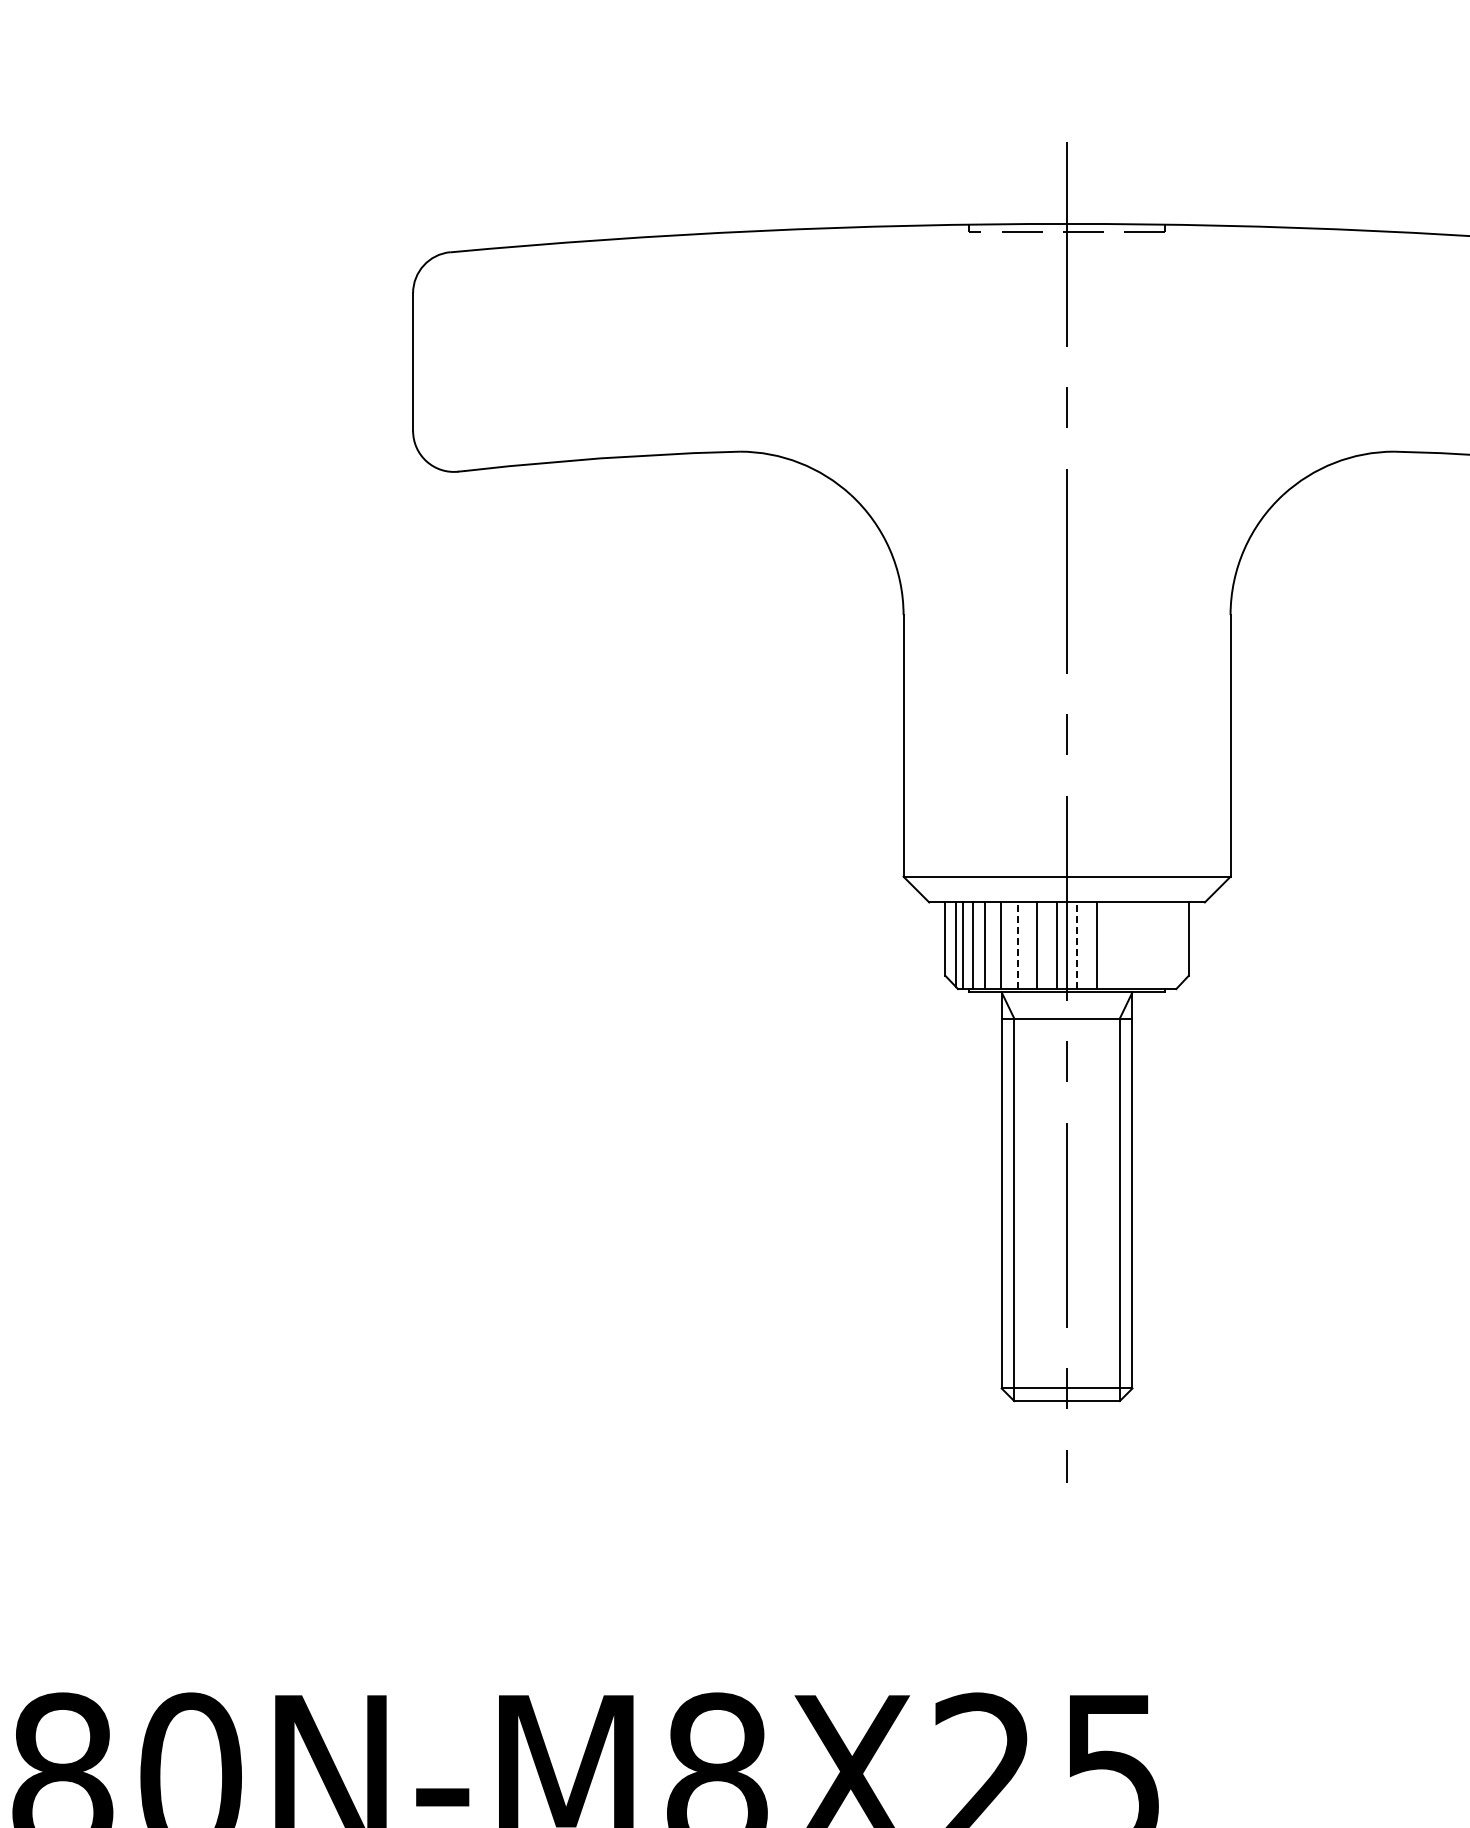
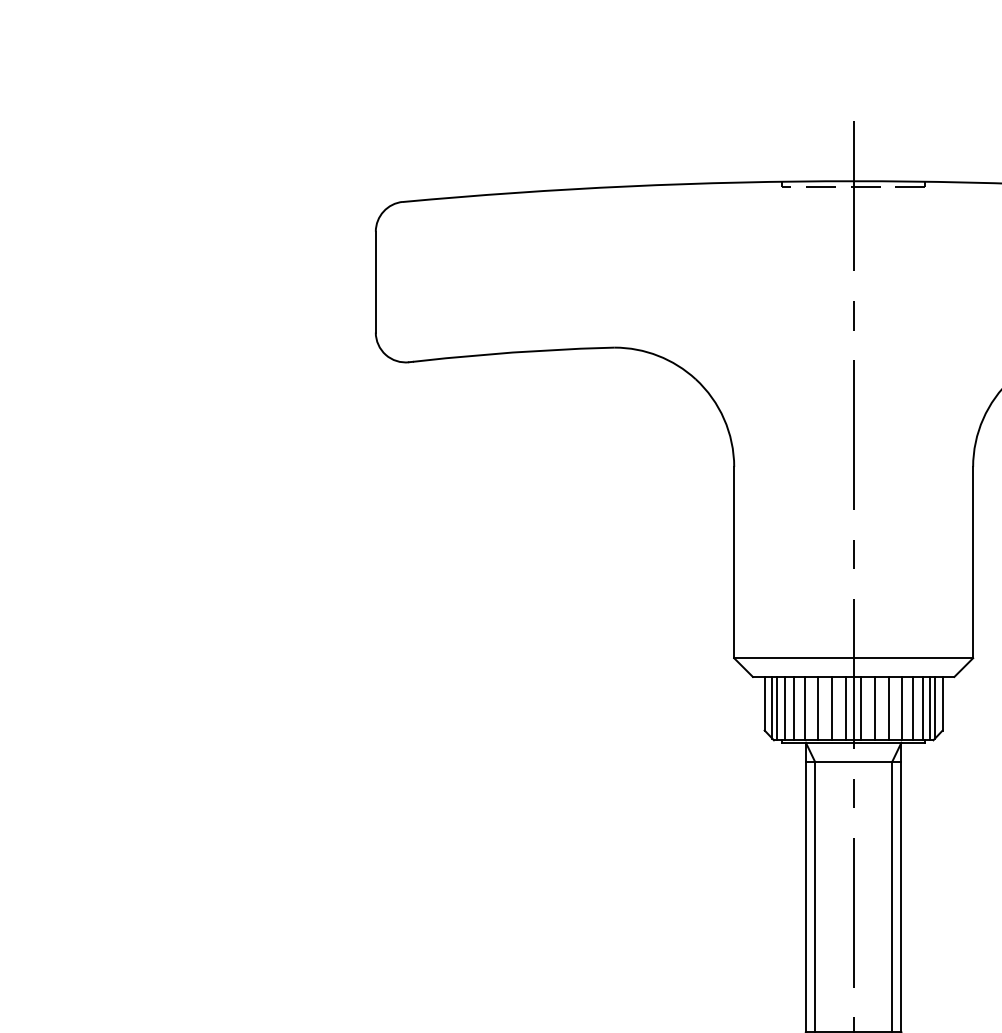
line: (1178, 944) -> (935, 707), added
line: (1018, 945) -> (818, 708), dashed -> solid
line: (1077, 945) -> (861, 708), dashed -> solid
line: (1115, 945) -> (889, 708), added
line: (1133, 945) -> (902, 708), added
line: (1148, 945) -> (913, 708), added
line: (1161, 945) -> (922, 708), added
line: (1171, 945) -> (929, 708), added

